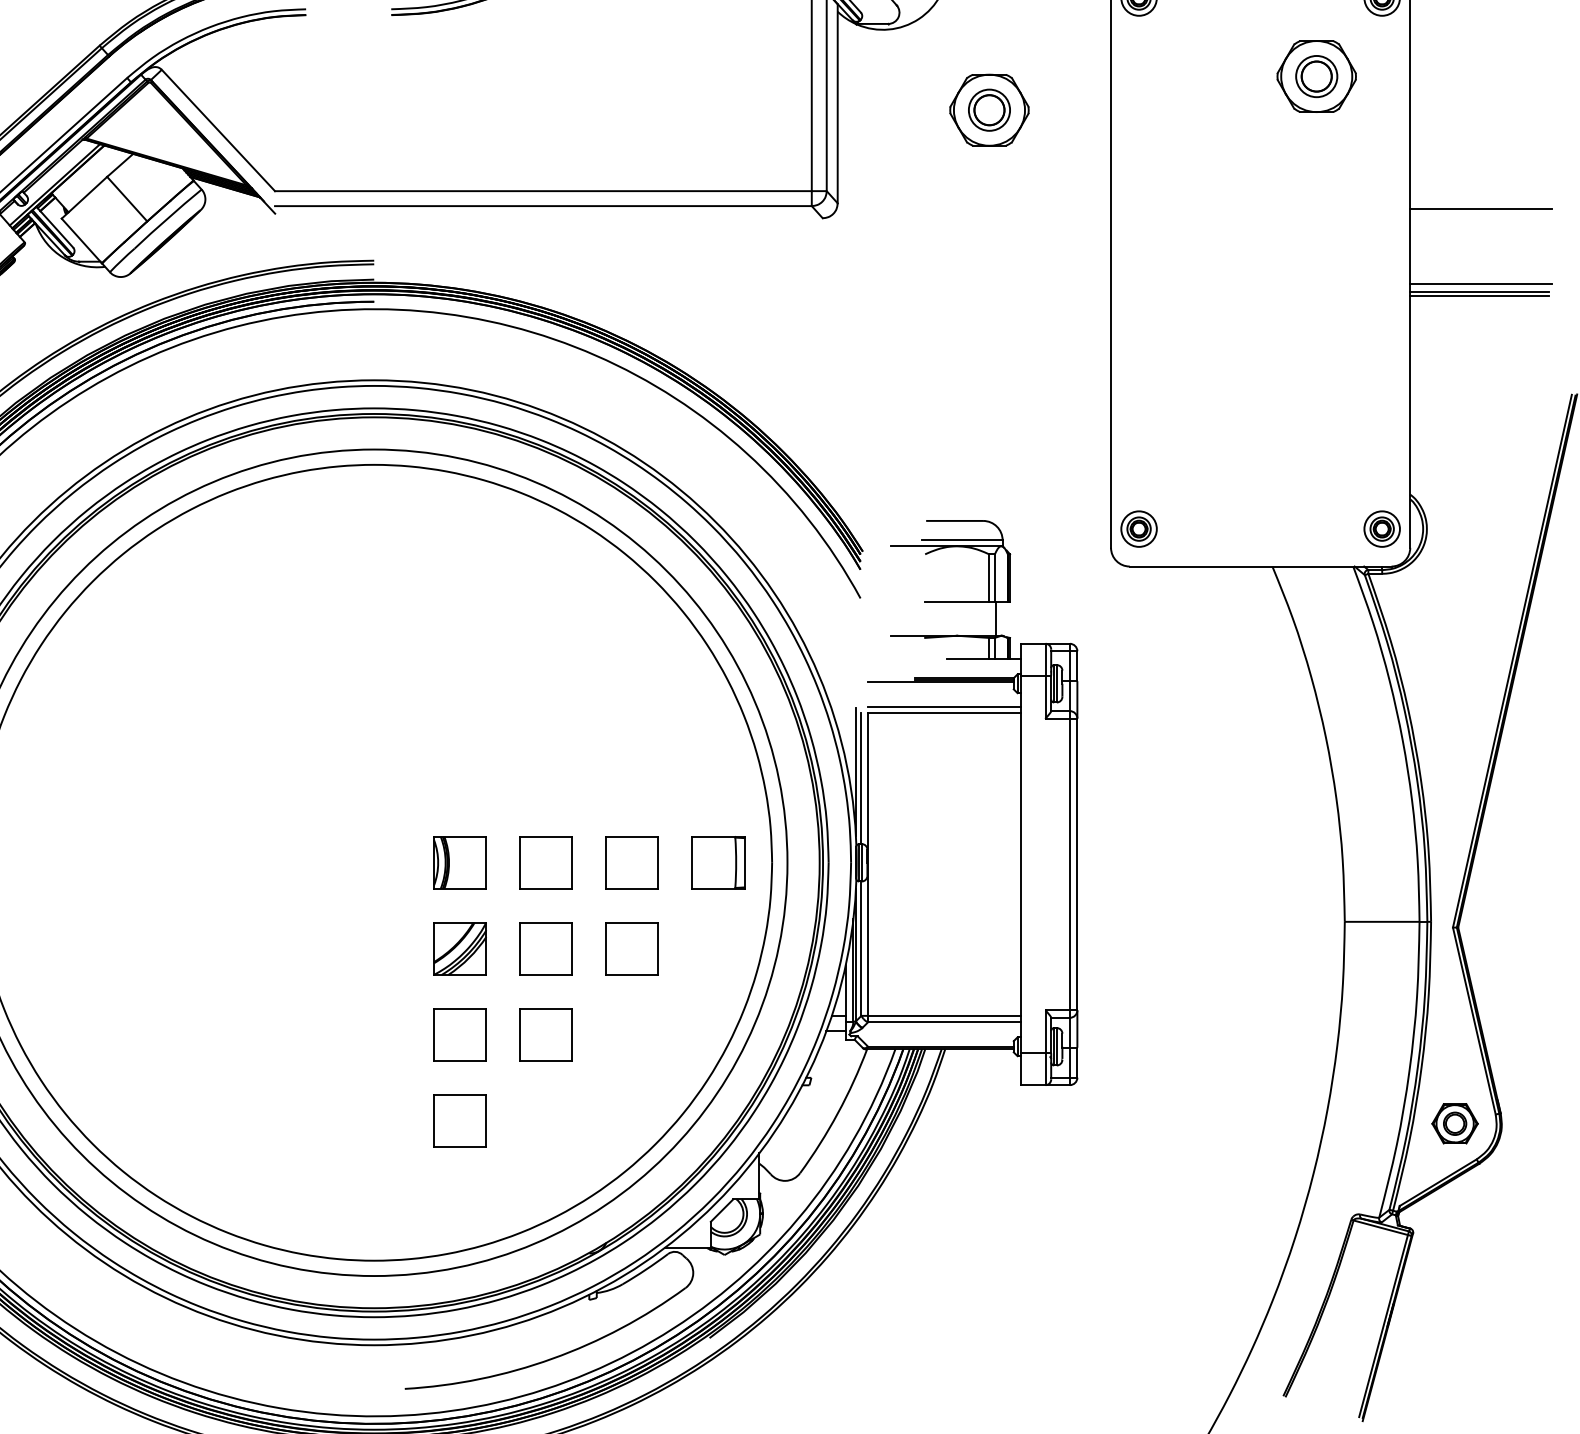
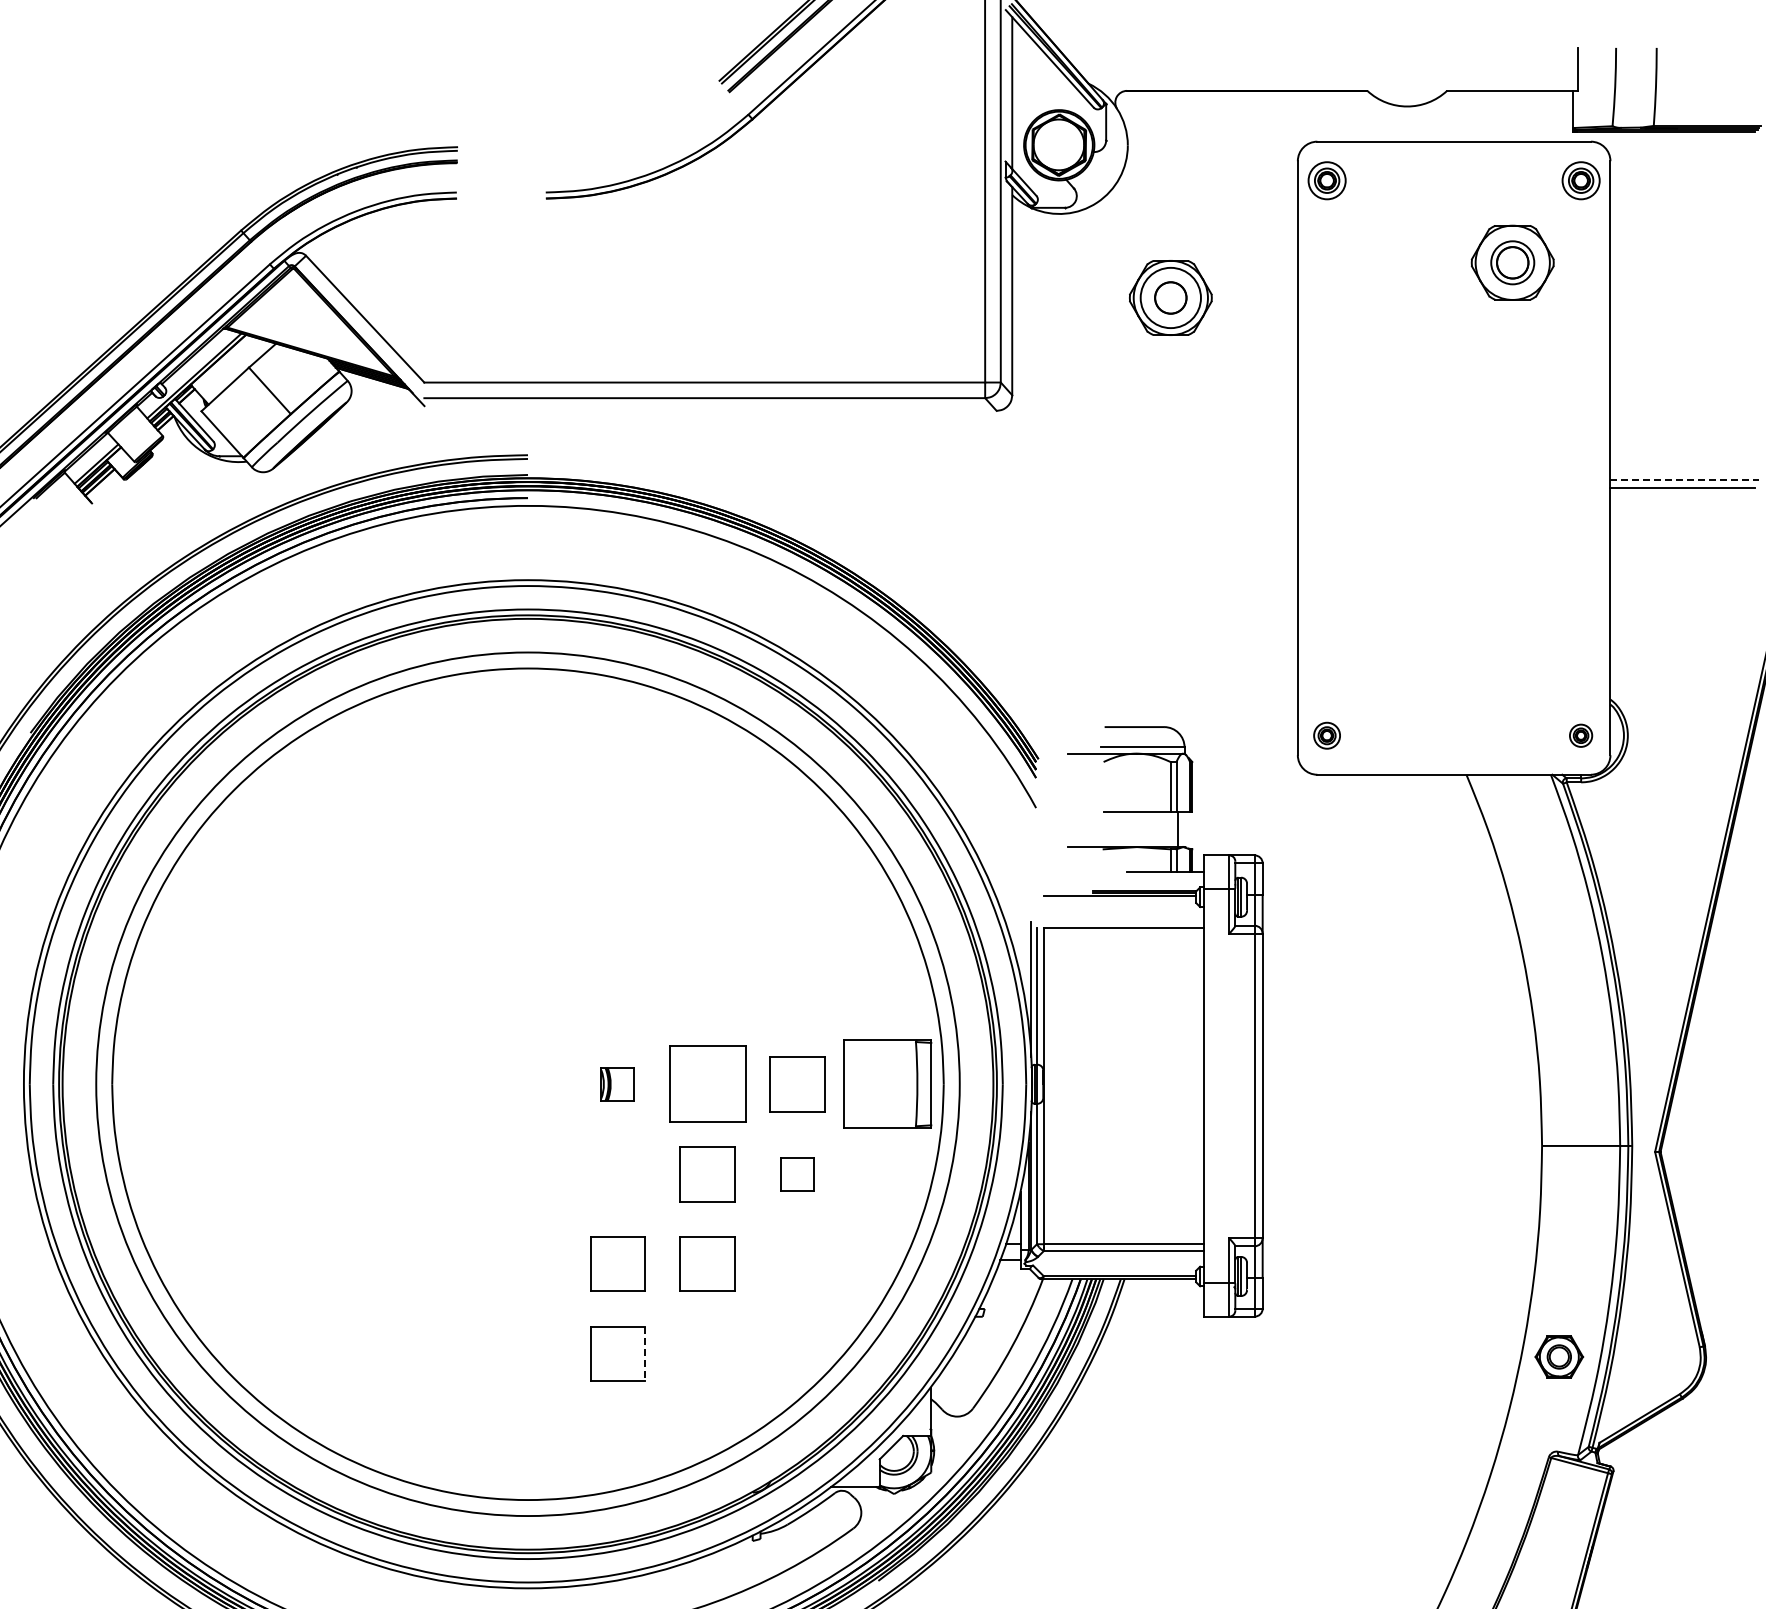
circle: (989, 109) -> (1170, 297), size x1.4
line: (1481, 209) -> (1684, 401), removed
line: (1482, 283) -> (1685, 479), solid -> dashed
line: (1479, 295) -> (1682, 491), removed
part: (1138, 528) -> (1326, 735), size x0.7
part: (1381, 528) -> (1580, 735), size x0.6
line: (944, 706) -> (1123, 921), removed
part: (459, 863) -> (617, 1084), size x0.6
part: (546, 863) -> (707, 1084), size x1.4
part: (718, 863) -> (887, 1084), size x1.6
part: (459, 949) -> (617, 1174), removed
part: (632, 949) -> (797, 1174), size x0.6
line: (486, 1121) -> (645, 1354), solid -> dashed
part: (1455, 1123) -> (1559, 1356), moved

